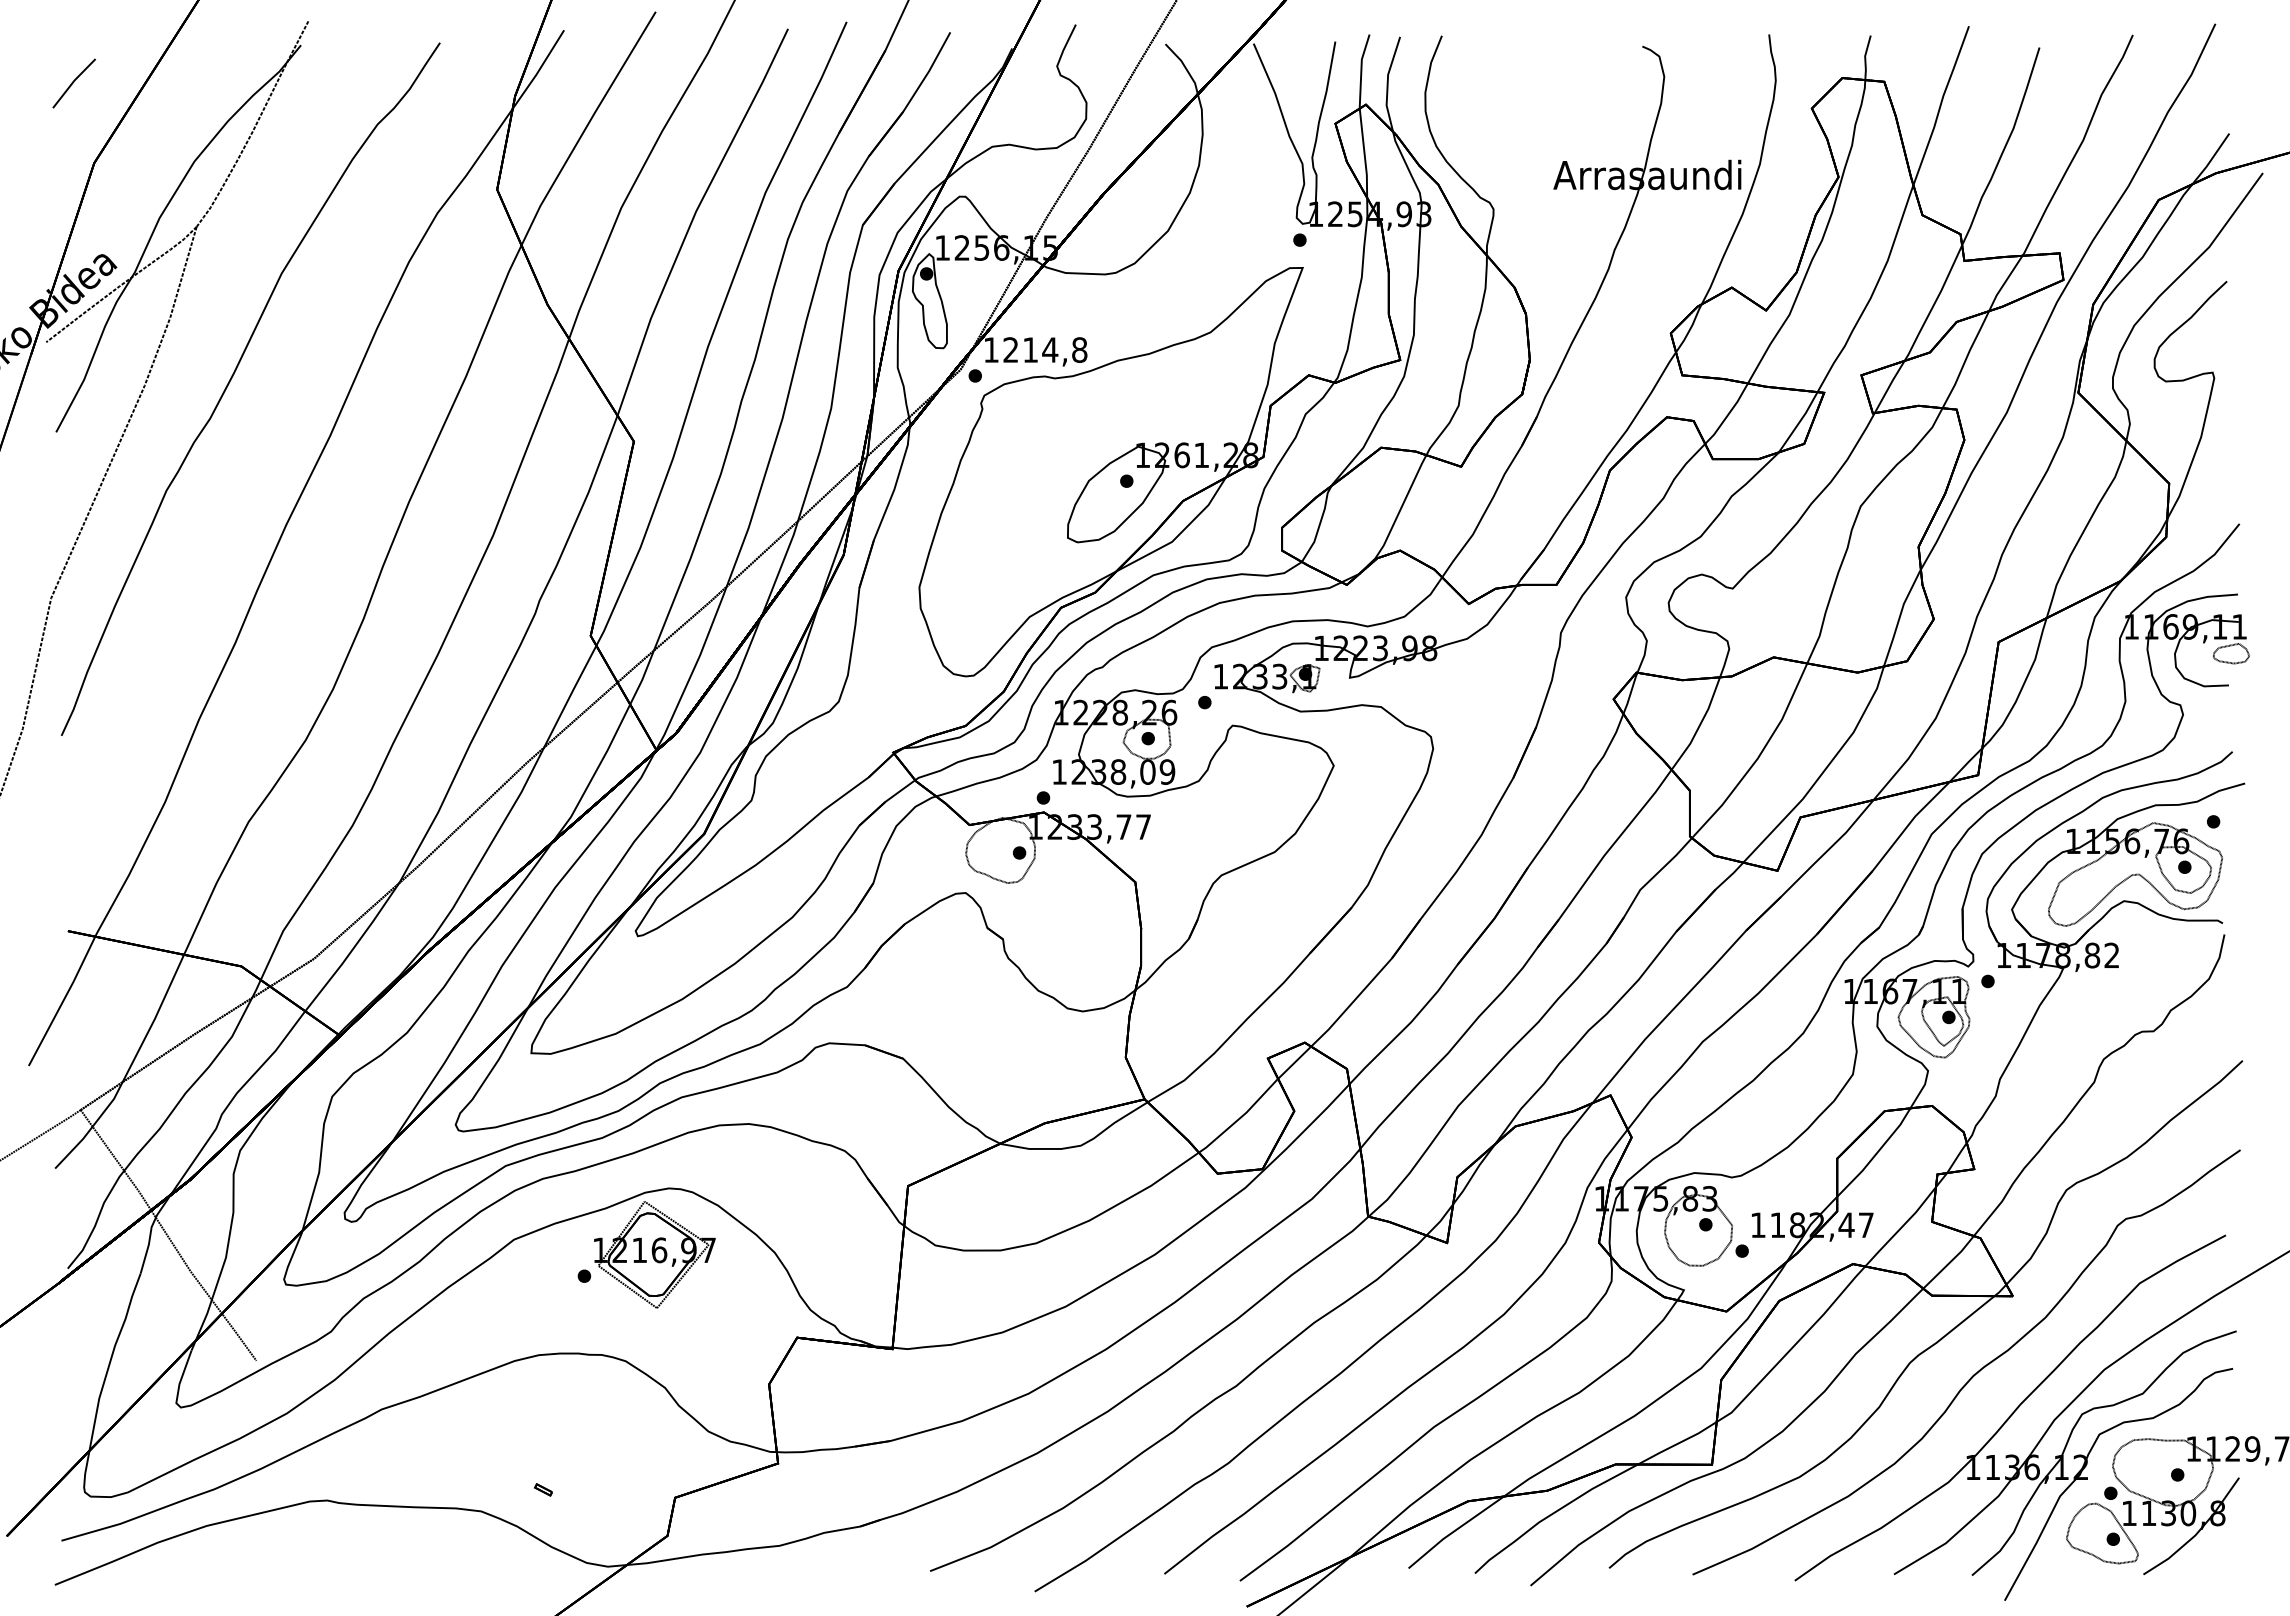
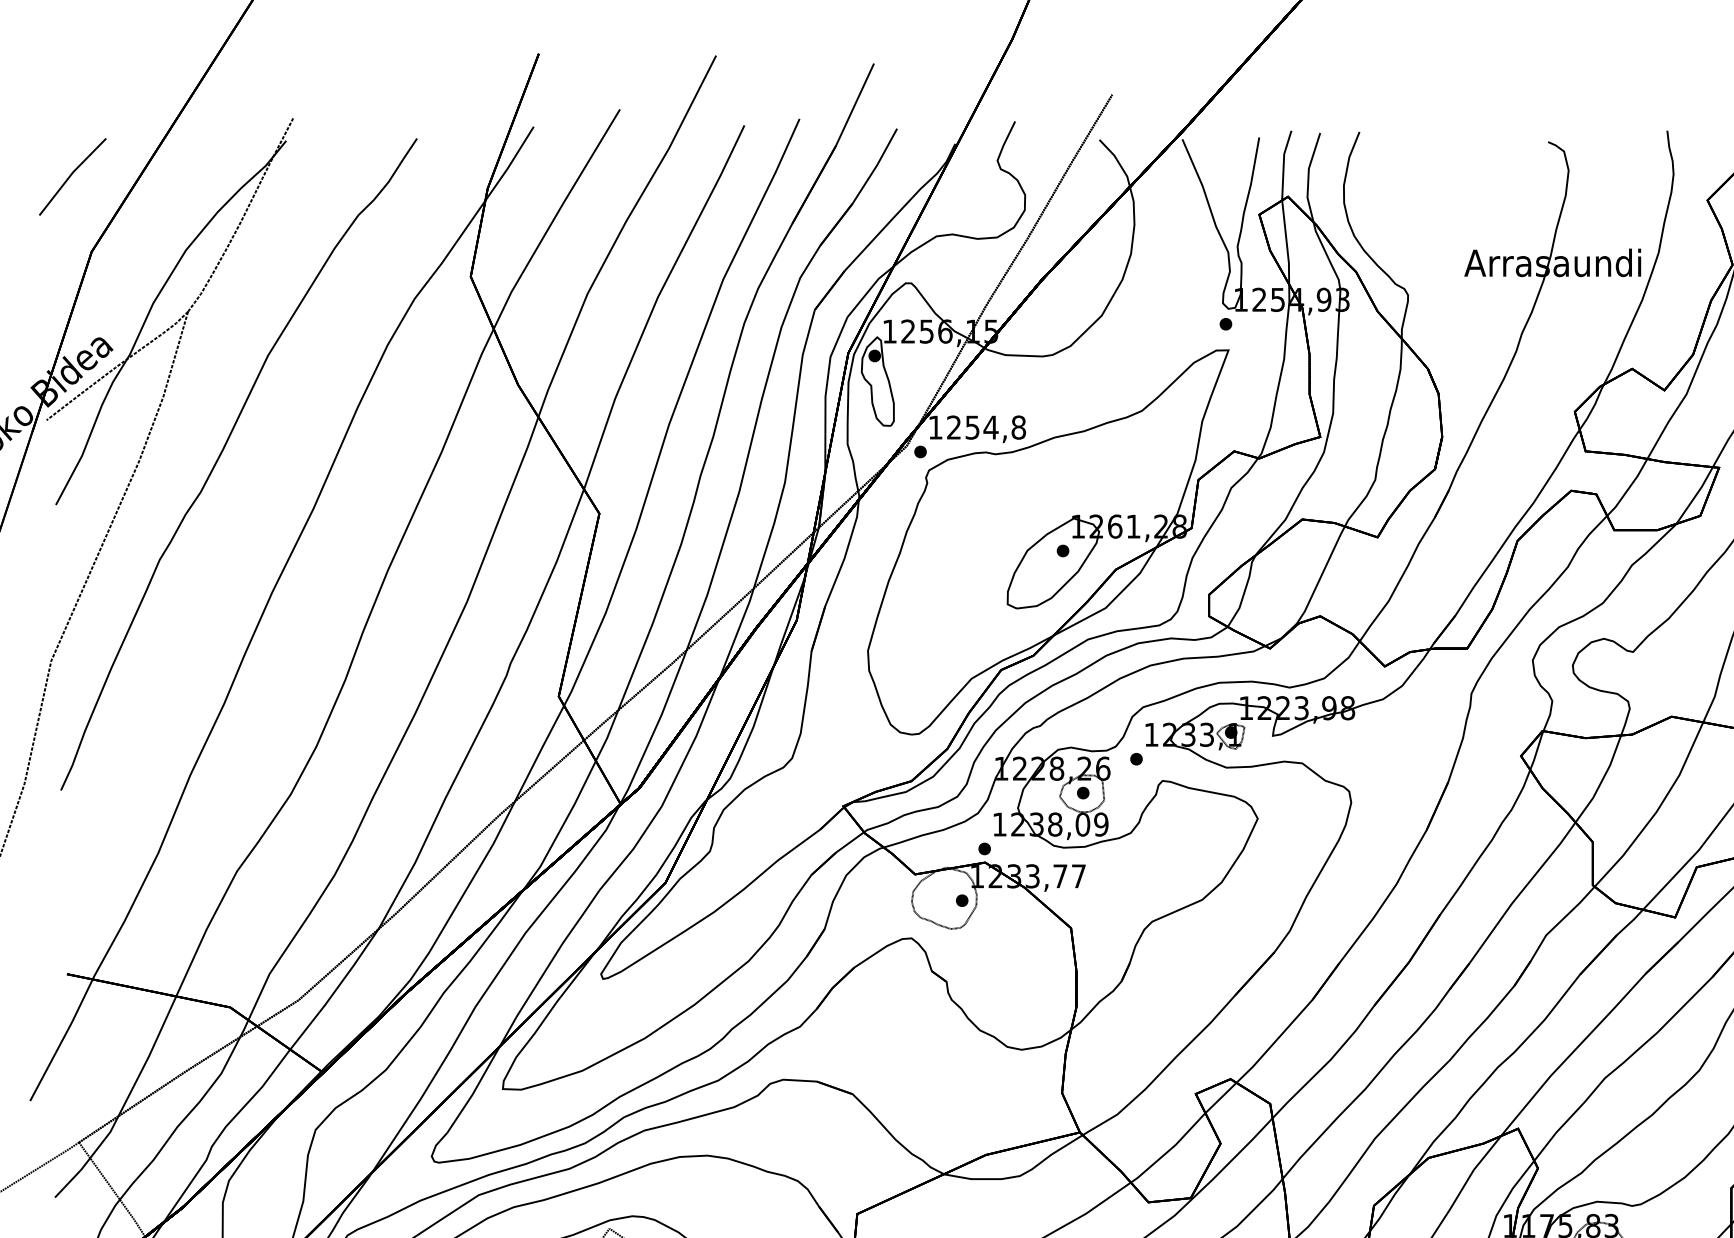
part: (74, 83) -> (73, 176), size x1.67
text: (1030, 349) -> (972, 427), 1214,8 -> 1254,8

